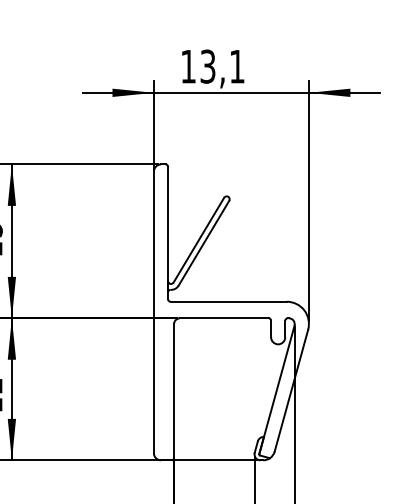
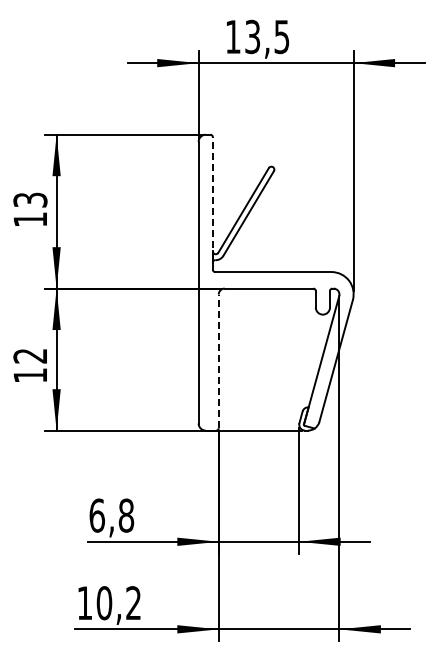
text: (236, 67) -> (281, 37), 13,1 -> 13,5
line: (167, 232) -> (212, 202), solid -> dashed
line: (173, 391) -> (218, 361), solid -> dashed

